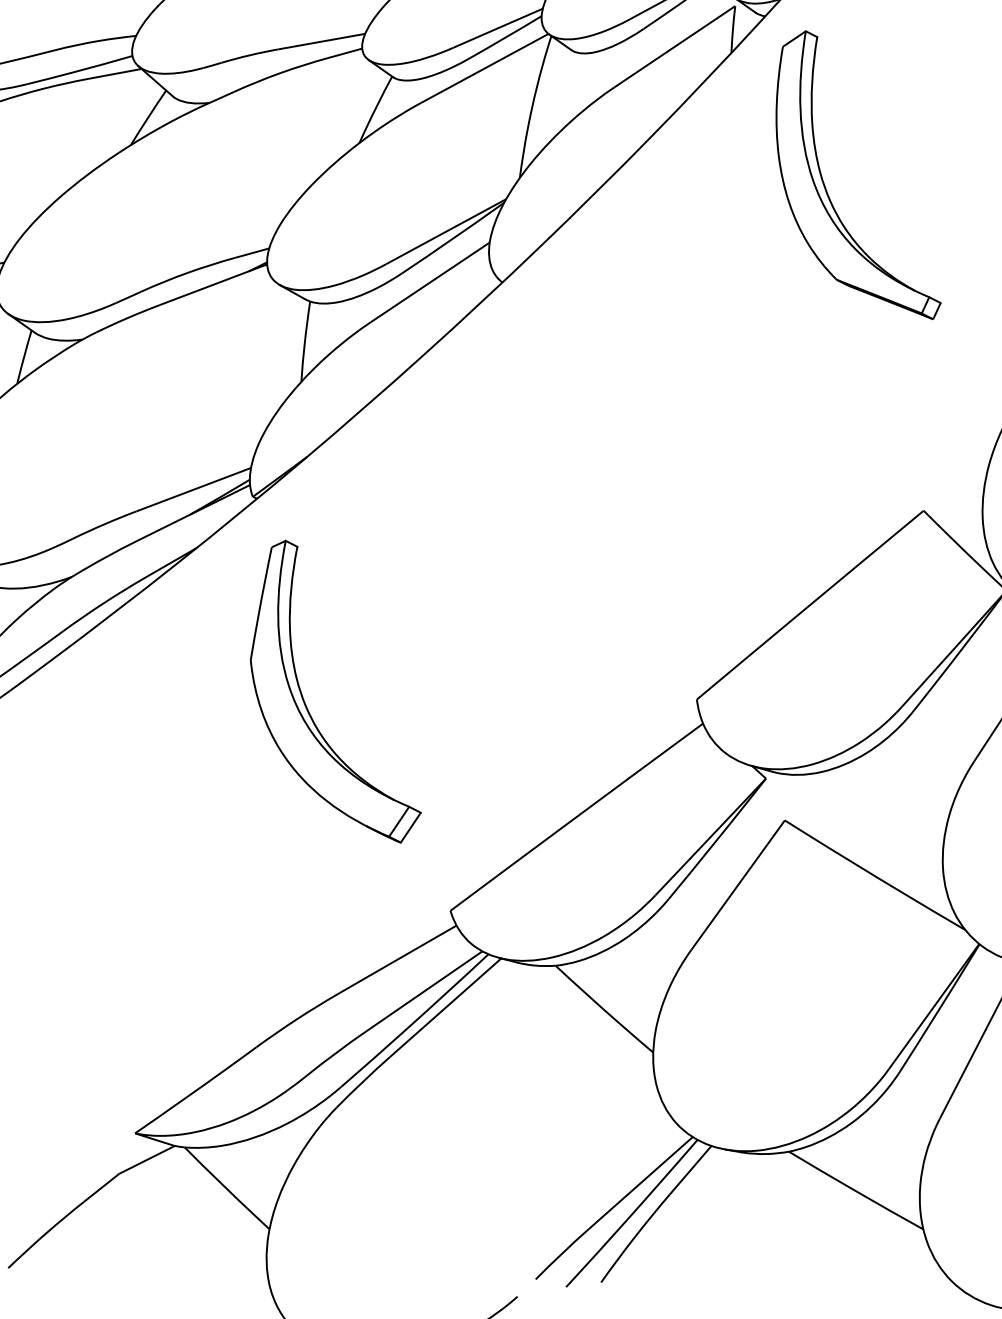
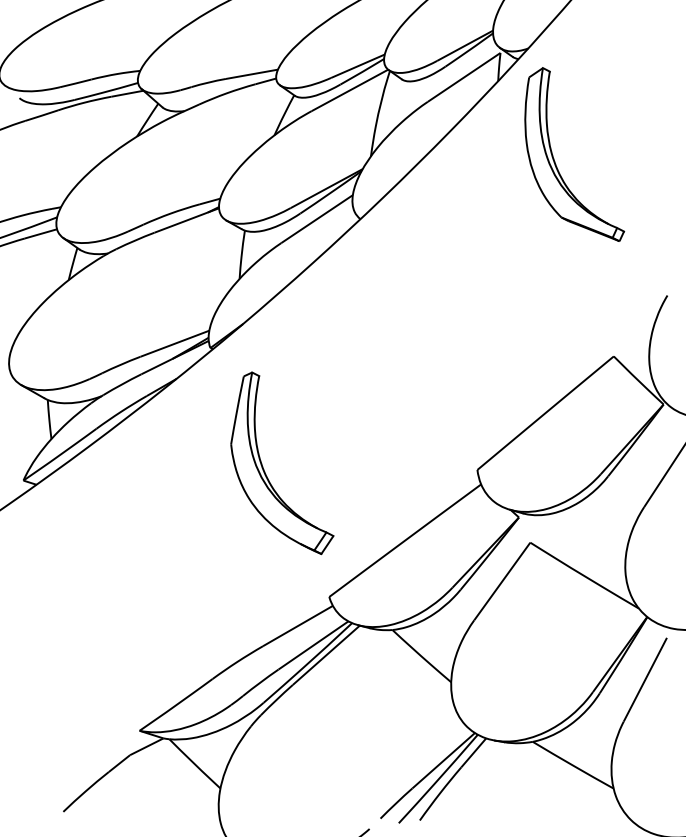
part: (307, 705) -> (265, 471), moved

